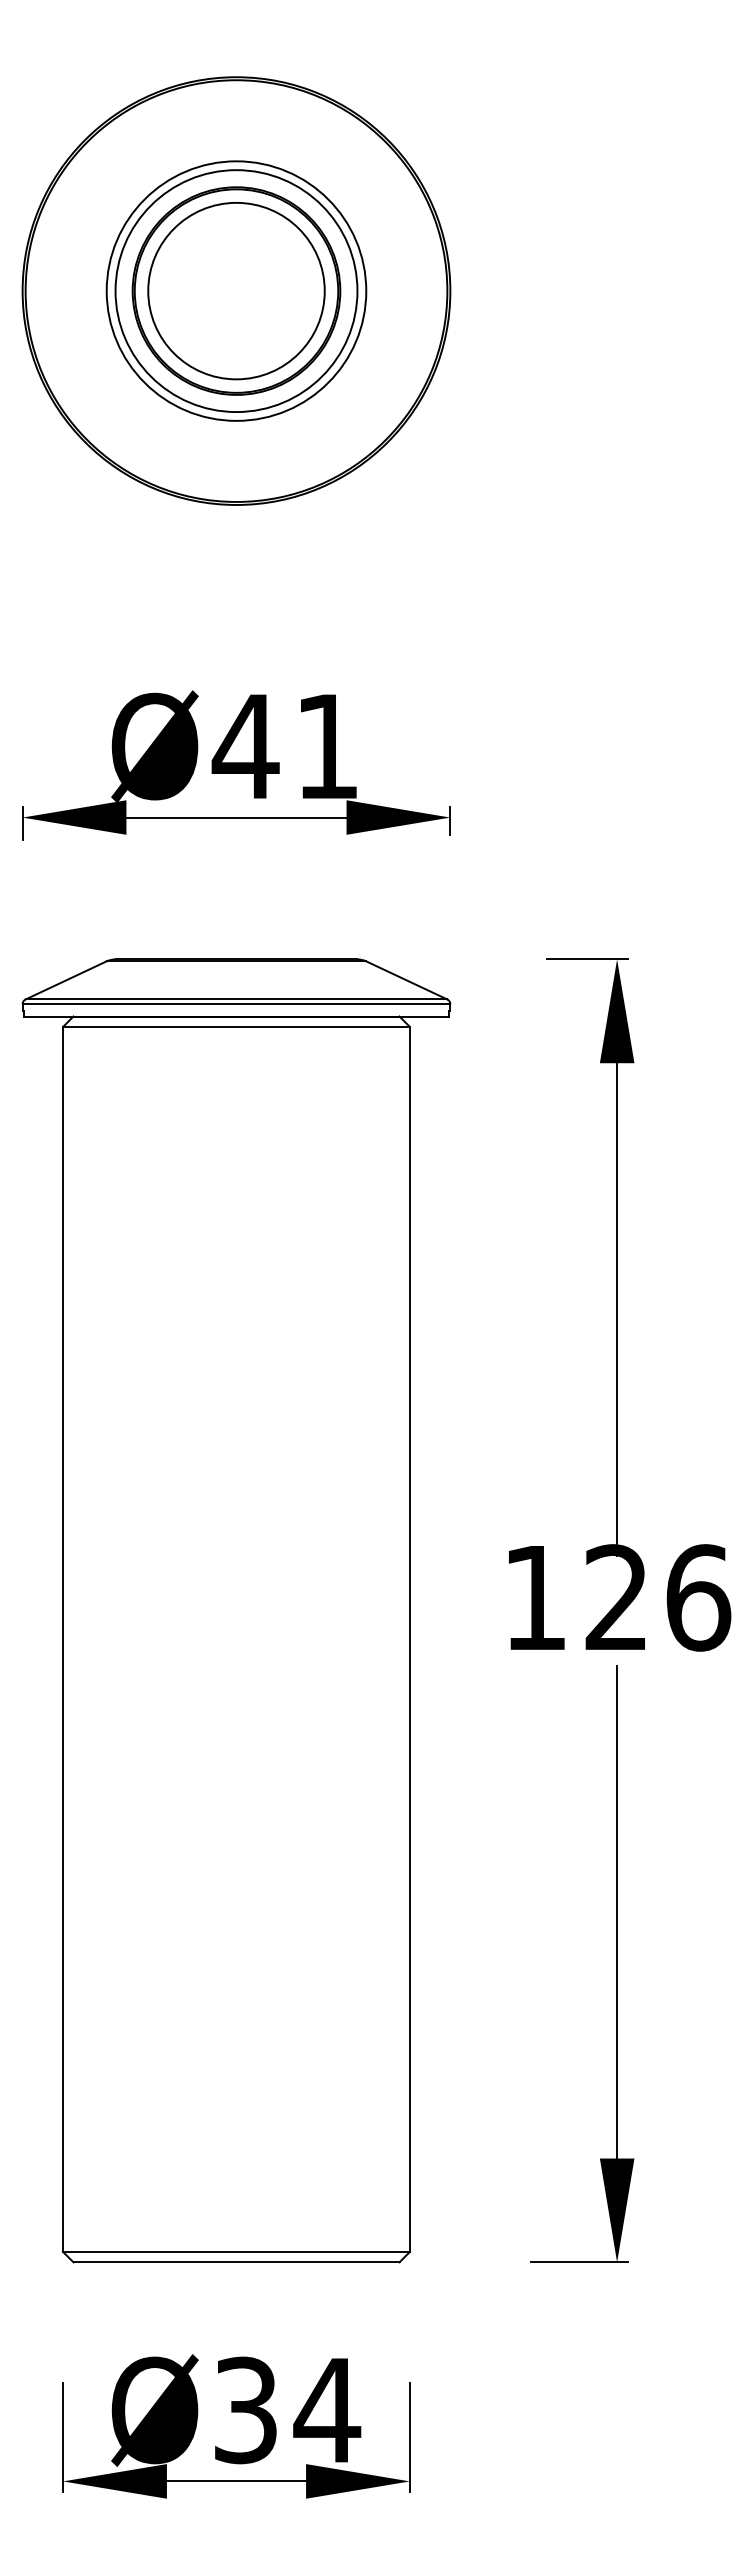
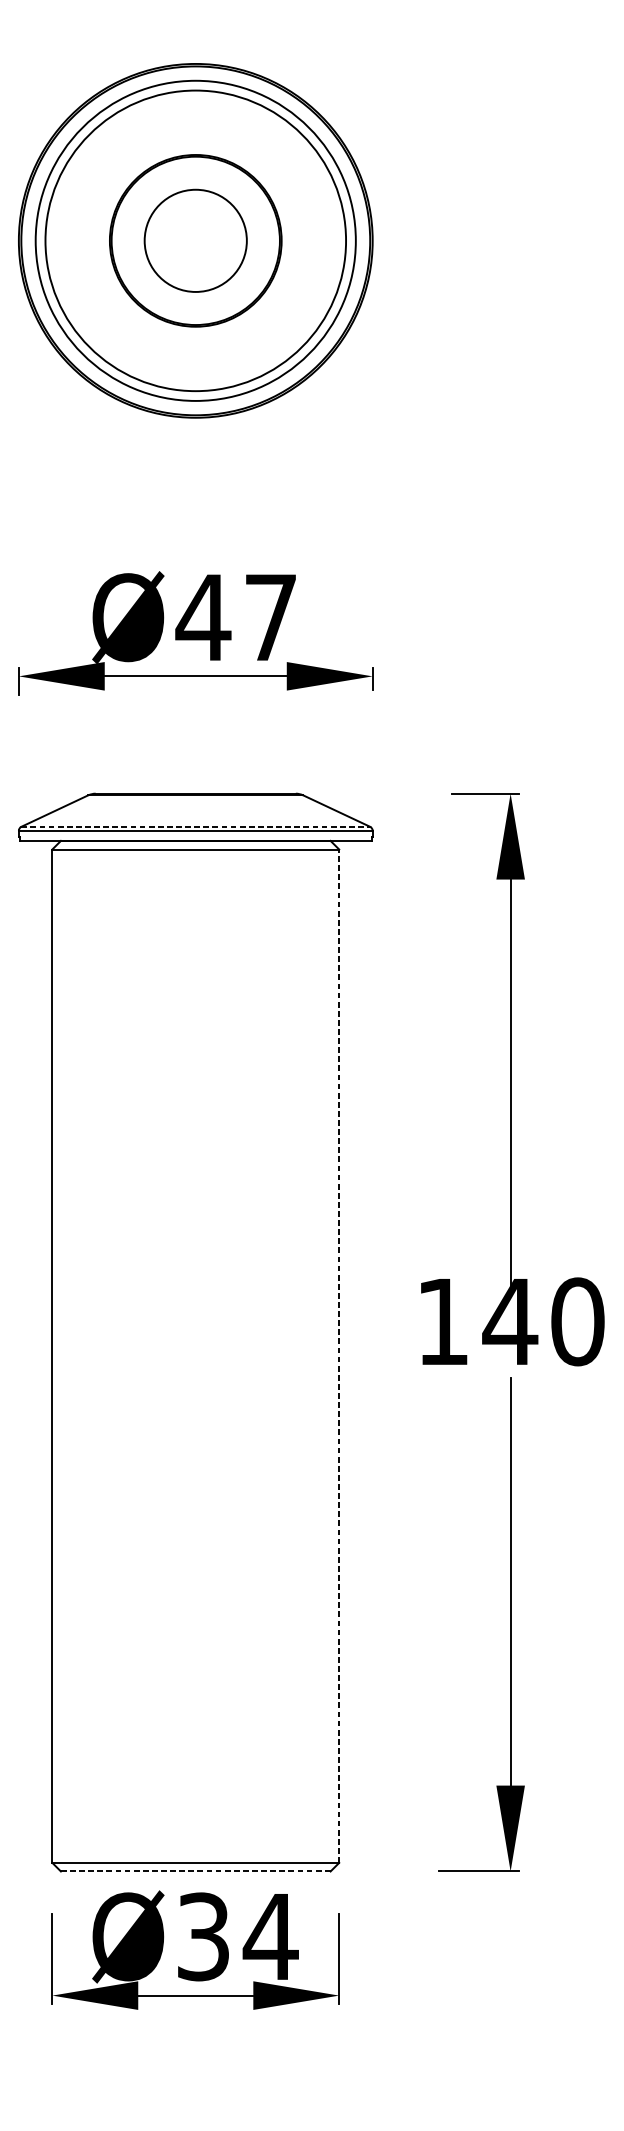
circle: (236, 290) -> (195, 240), size x0.7
circle: (236, 290) -> (195, 240), size x1.4
circle: (236, 291) -> (195, 241), size x1.6
text: (327, 746) -> (271, 617), Ø41 -> Ø47
line: (236, 999) -> (195, 826), solid -> dashed
text: (656, 1597) -> (543, 1321), 126 -> 140
line: (409, 1639) -> (338, 1356), solid -> dashed
line: (236, 2262) -> (195, 1871), solid -> dashed
part: (236, 2412) -> (195, 1938), moved

